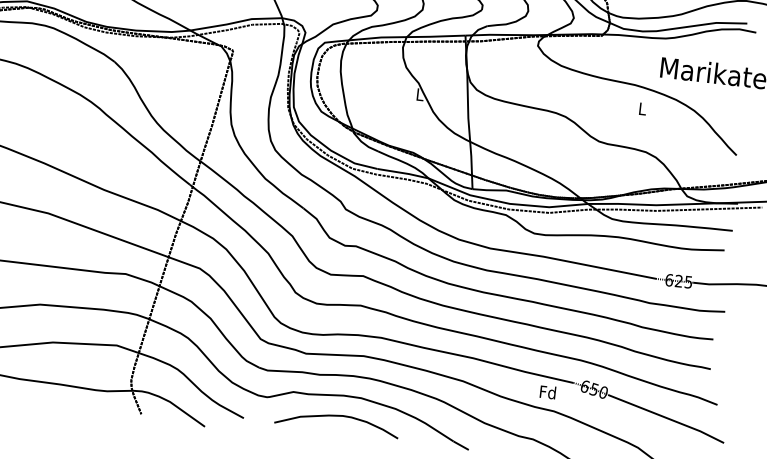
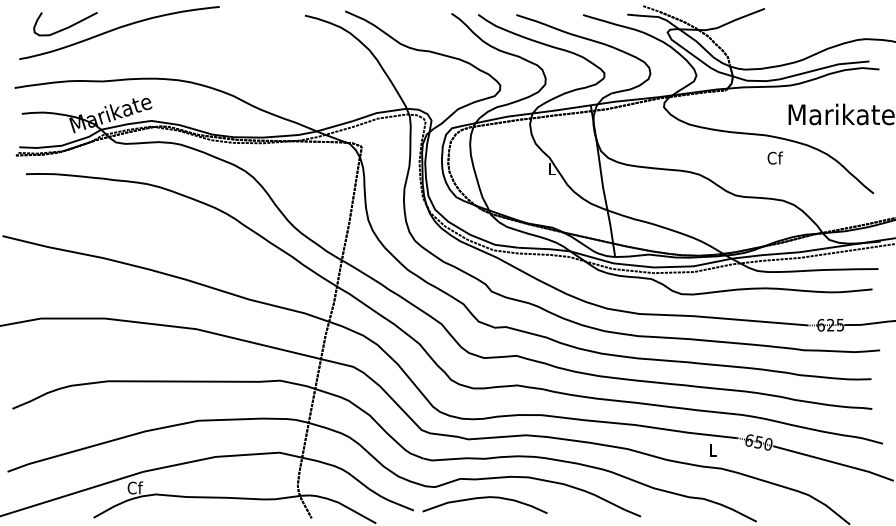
text: (643, 108) -> (775, 157), L -> Cf
text: (547, 391) -> (712, 449), Fd -> L
curve: (337, 416) -> (484, 498), moved

